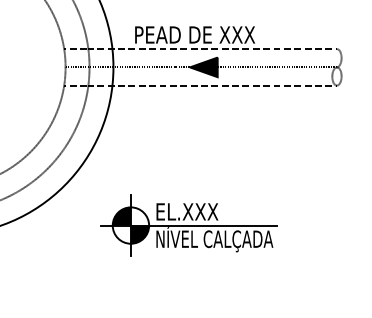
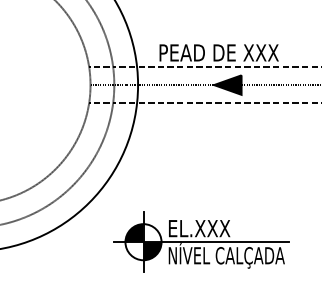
part: (188, 225) -> (200, 242), moved

